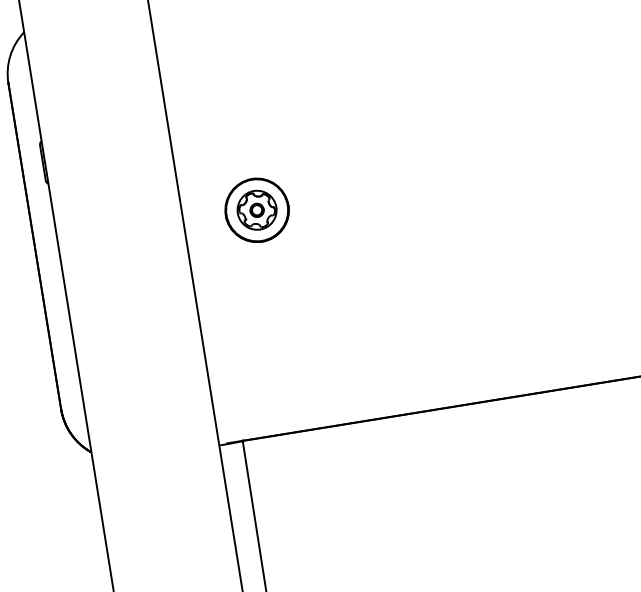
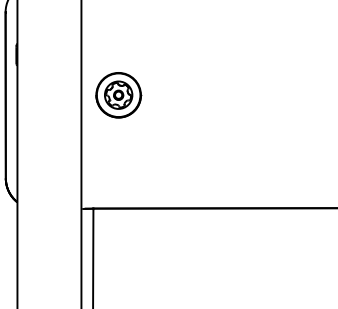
part: (258, 210) -> (119, 95), size x1.4

